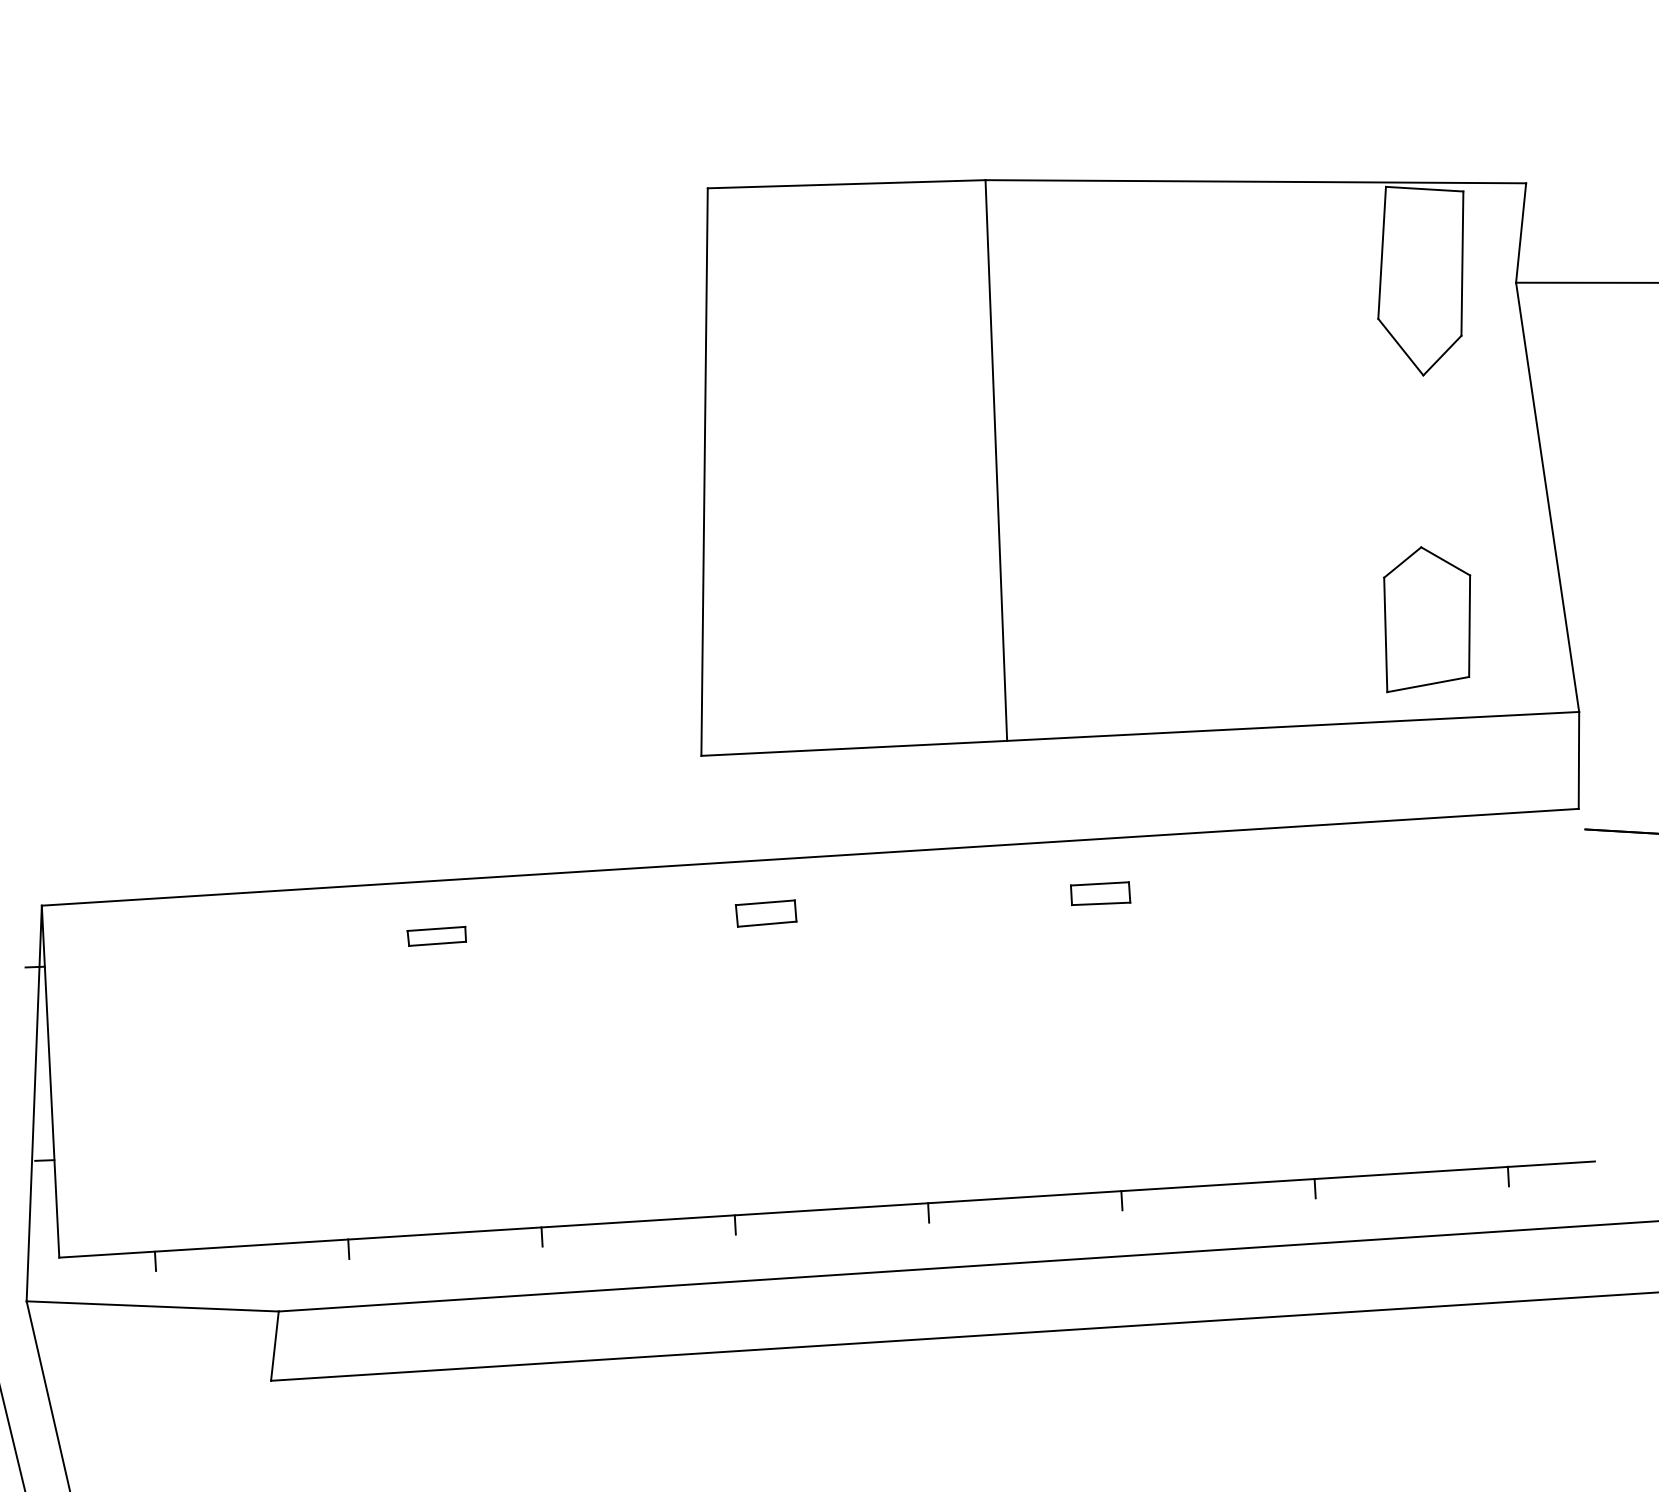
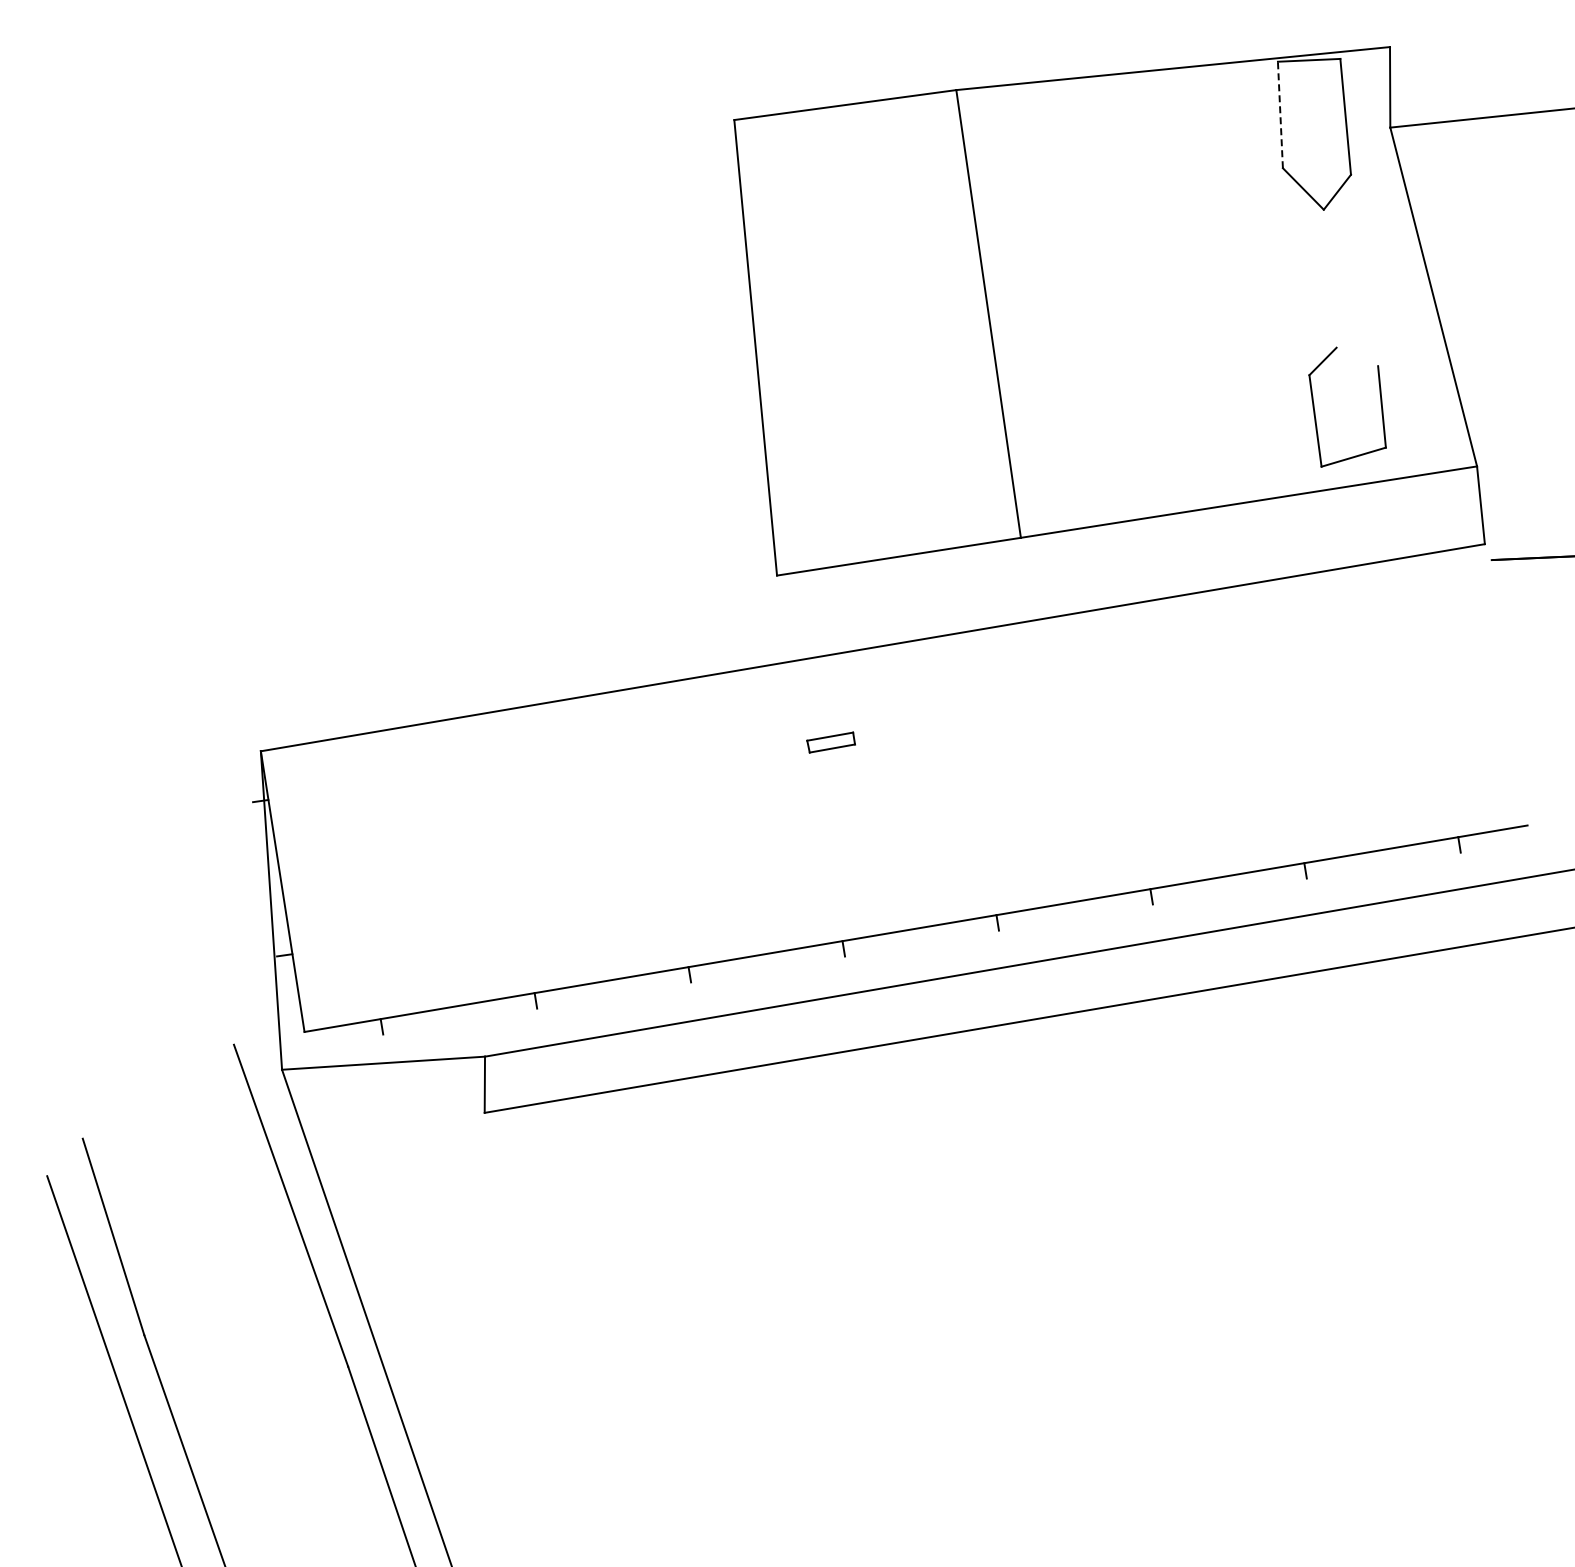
line: (1382, 252) -> (1280, 114), solid -> dashed
line: (1445, 560) -> (1357, 356), removed
part: (1100, 892) -> (1108, 651), removed
part: (766, 913) -> (842, 696), removed
part: (436, 936) -> (830, 742), moved

